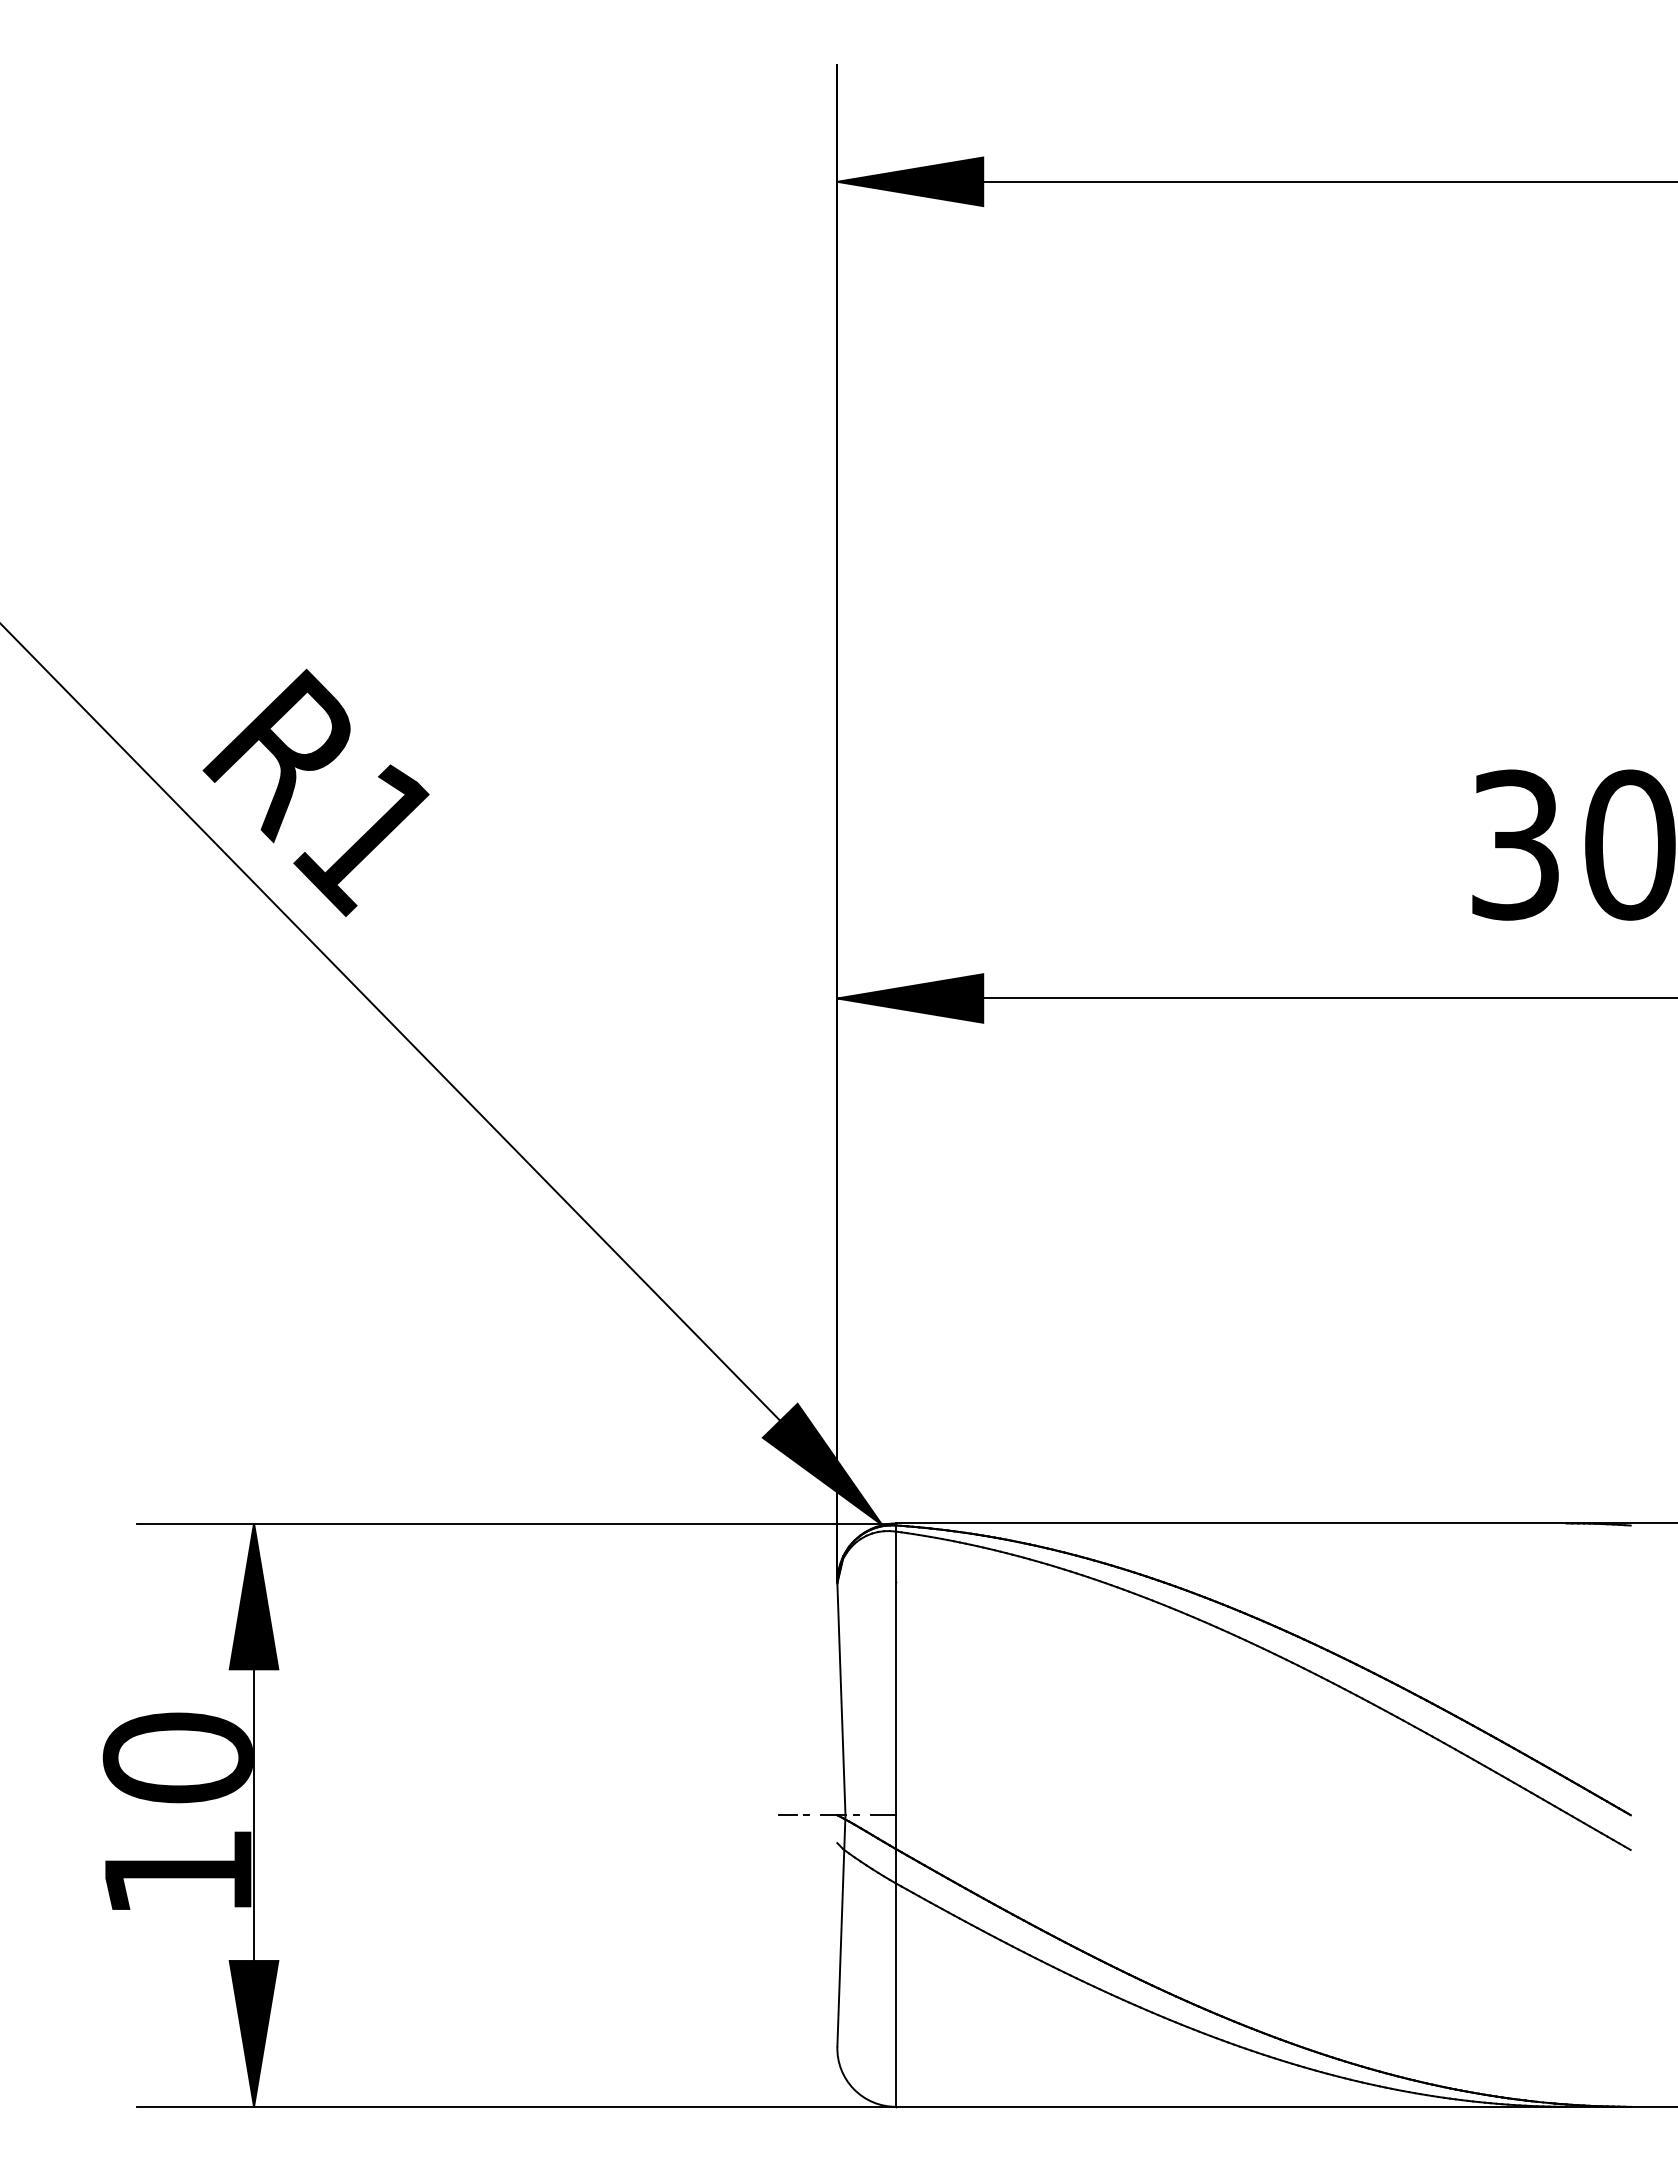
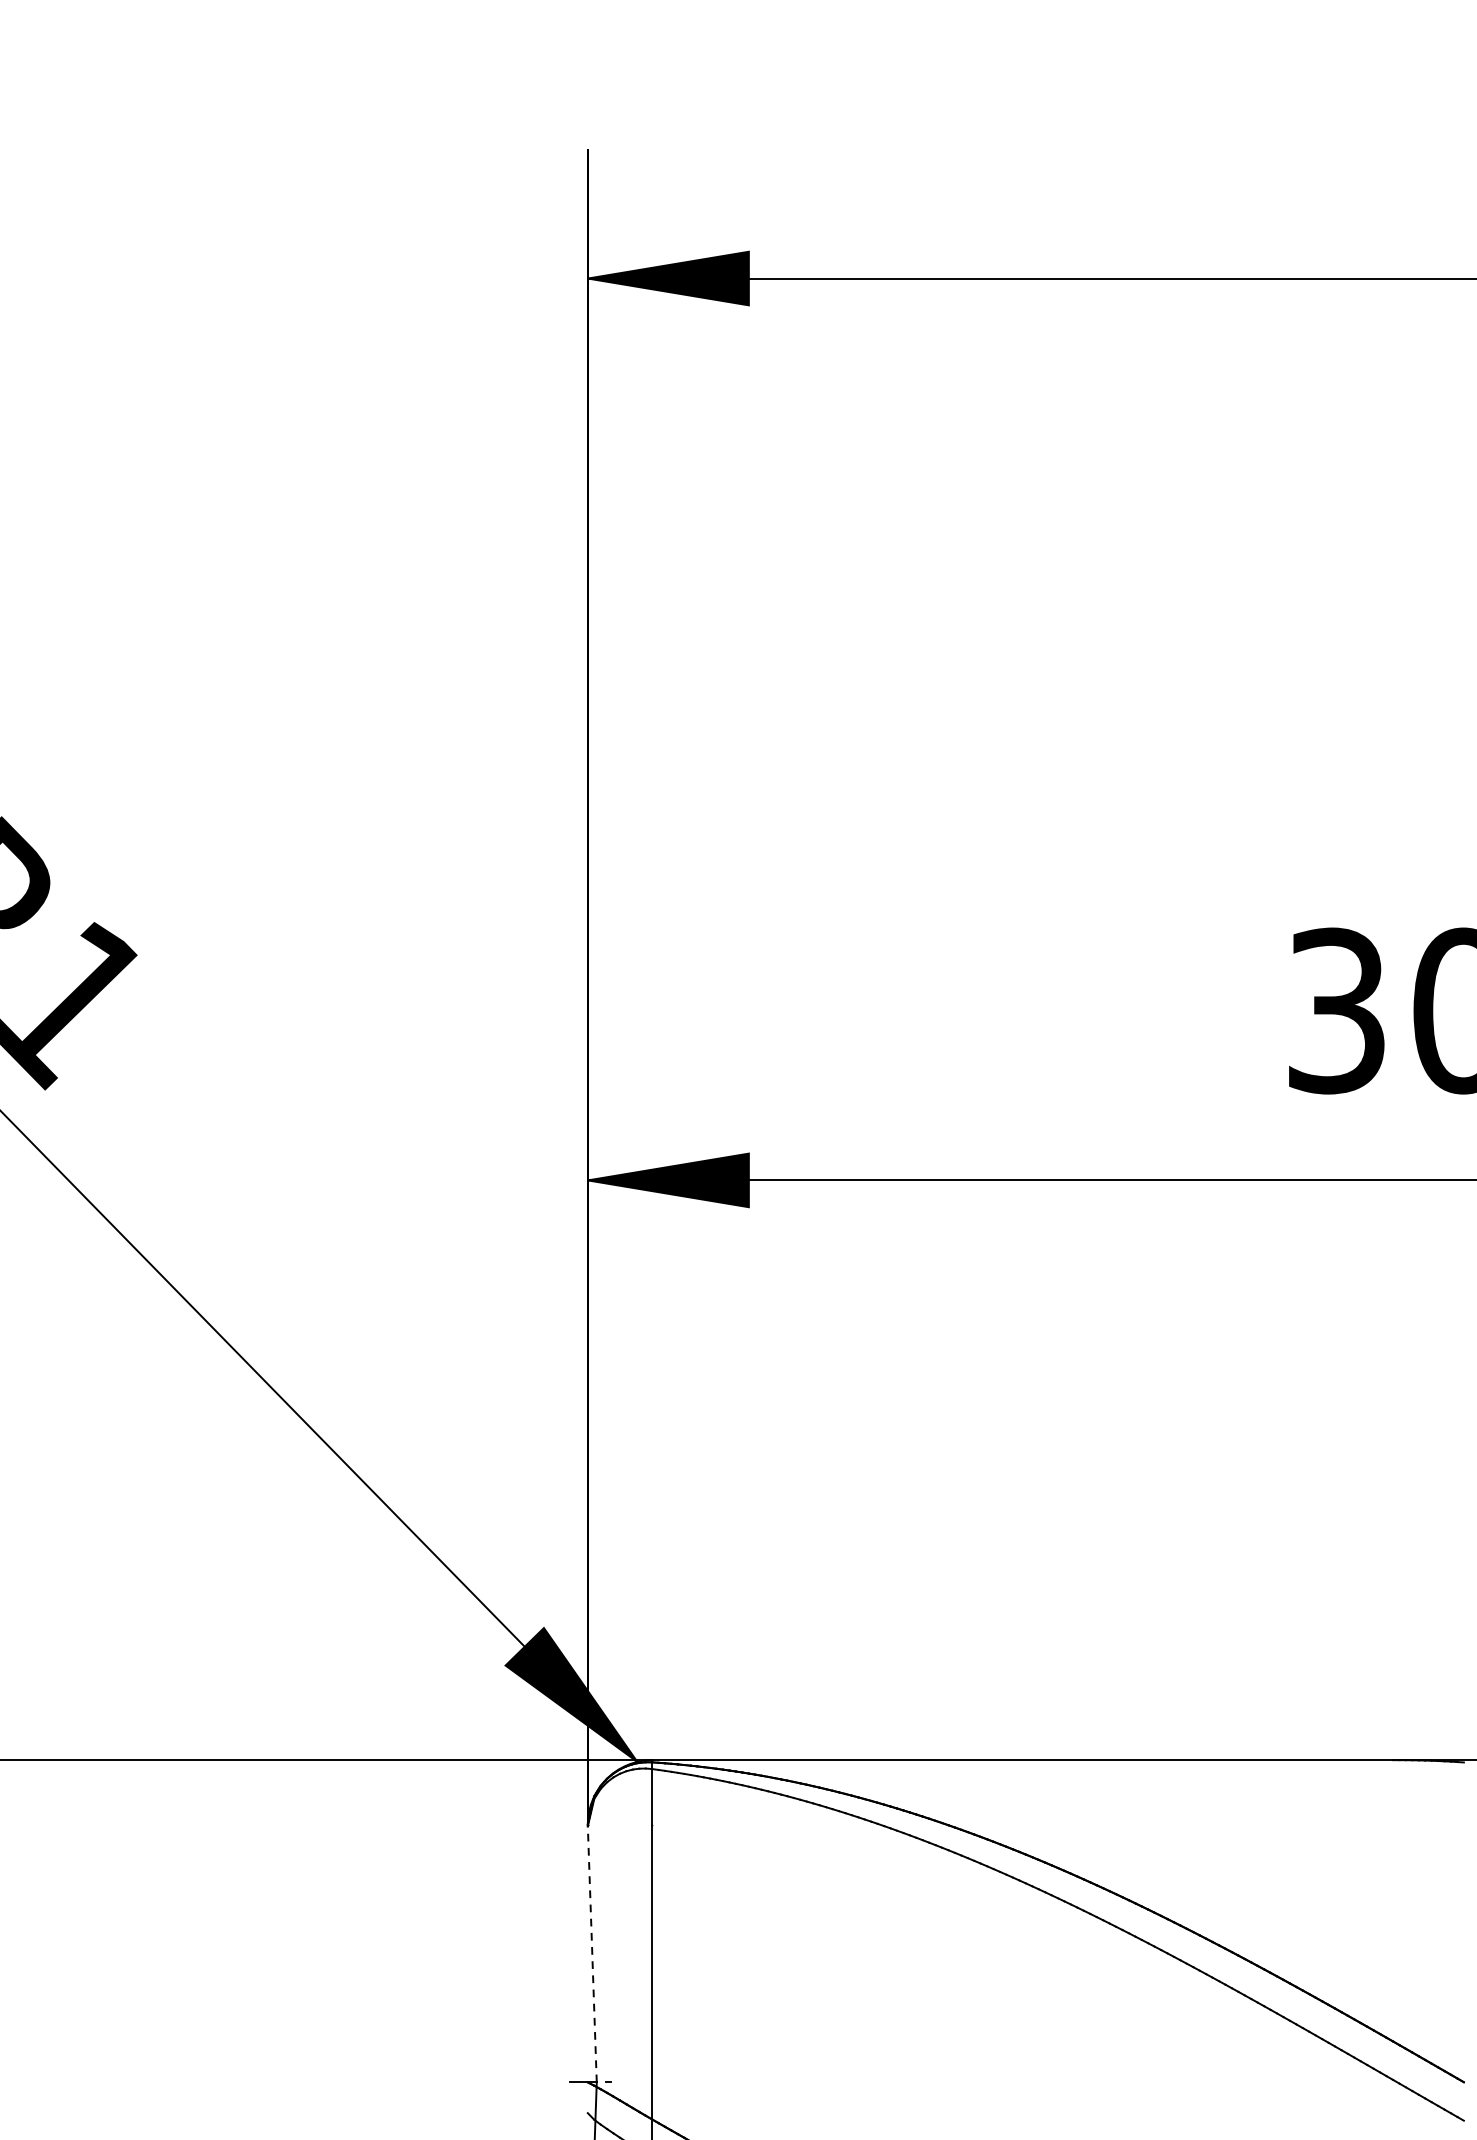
line: (841, 1699) -> (592, 1954), solid -> dashed
line: (793, 1814) -> (539, 2081), removed
line: (882, 1815) -> (637, 2082), removed

